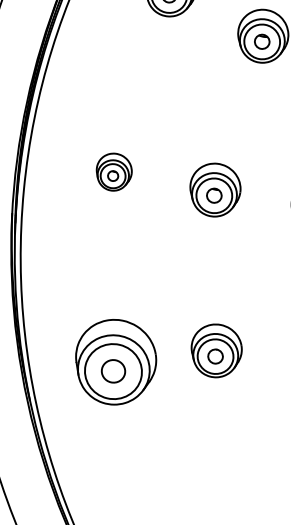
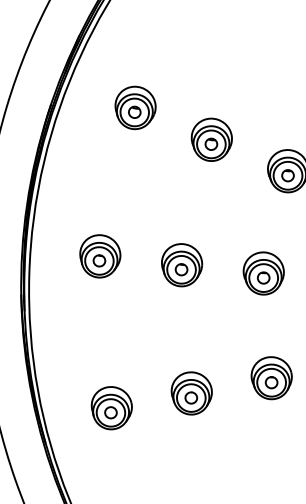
part: (114, 172) -> (100, 256), size x1.43
part: (115, 362) -> (111, 408), size x0.62

